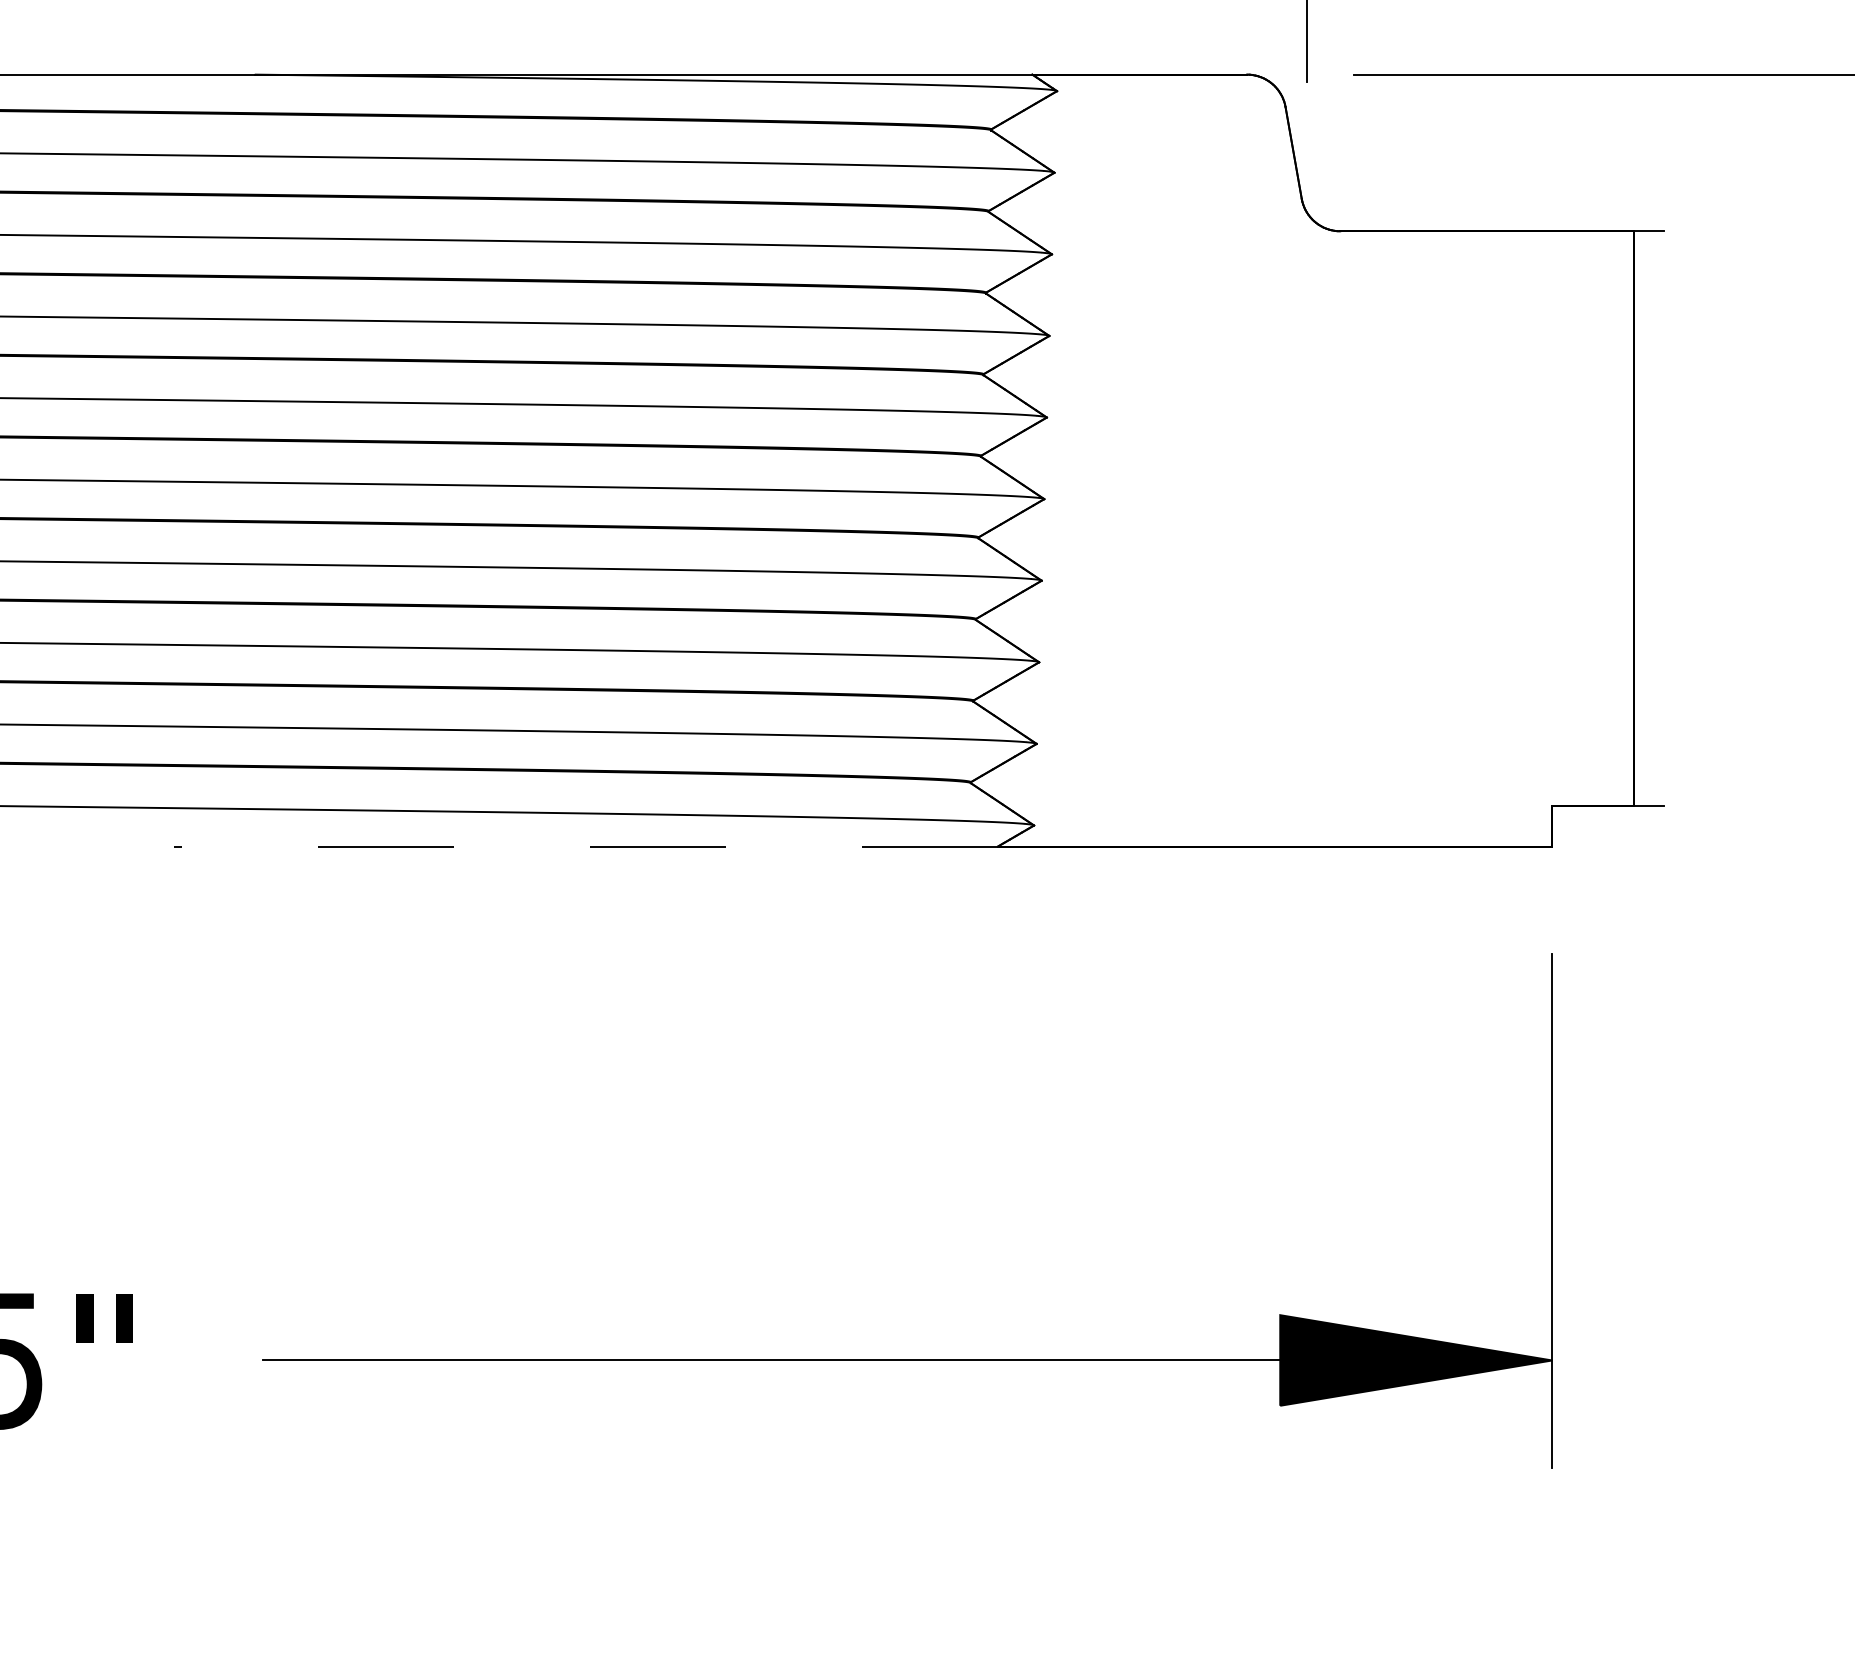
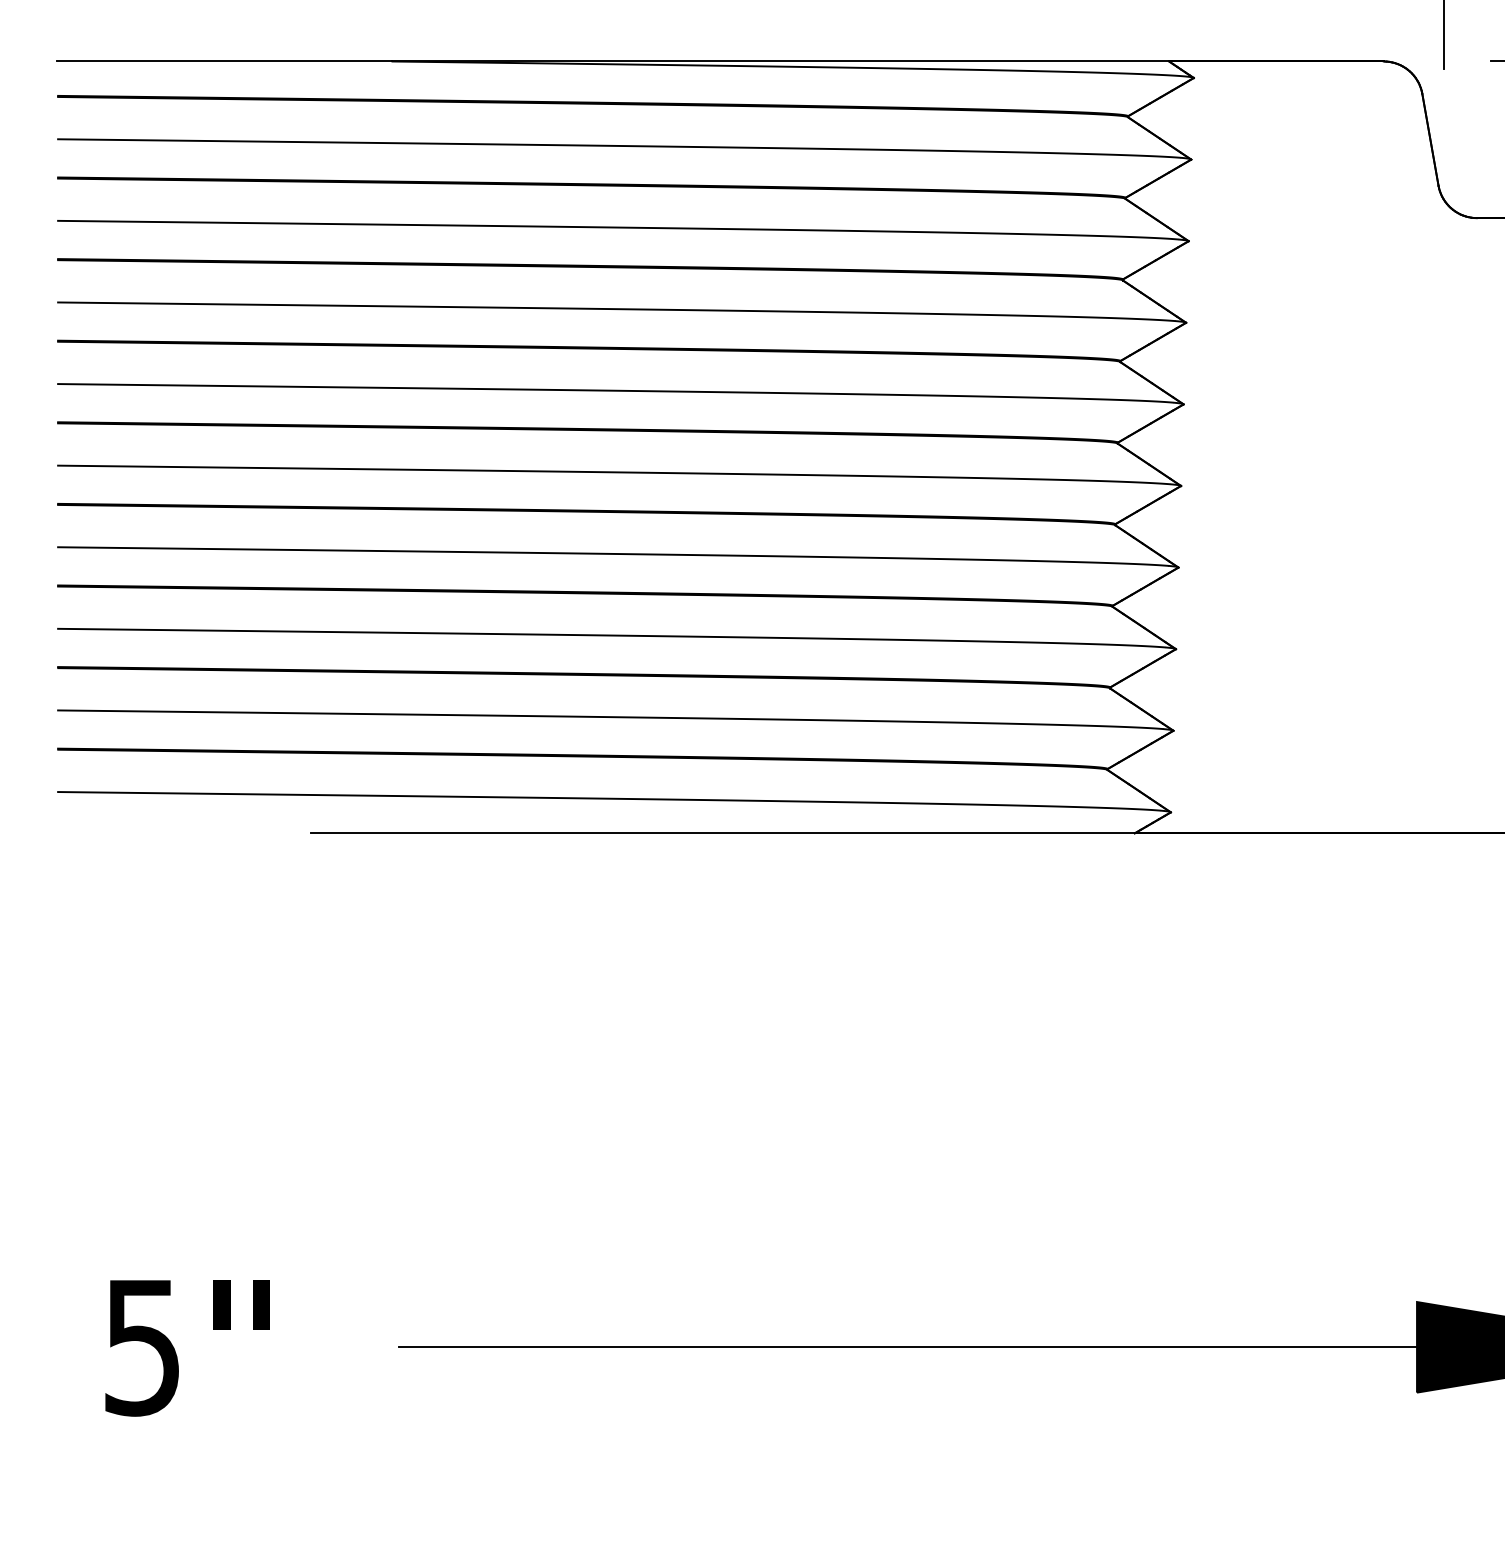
line: (585, 846) -> (722, 833), dashed -> solid

